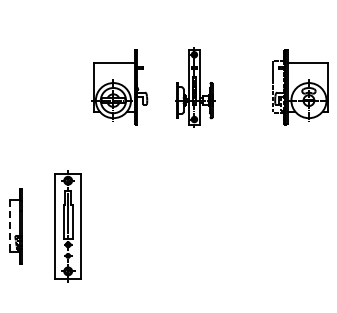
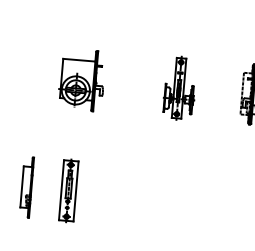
part: (119, 87) -> (81, 80), moved
part: (67, 225) -> (68, 190), size x0.71
line: (9, 226) -> (21, 187), dashed -> solid

